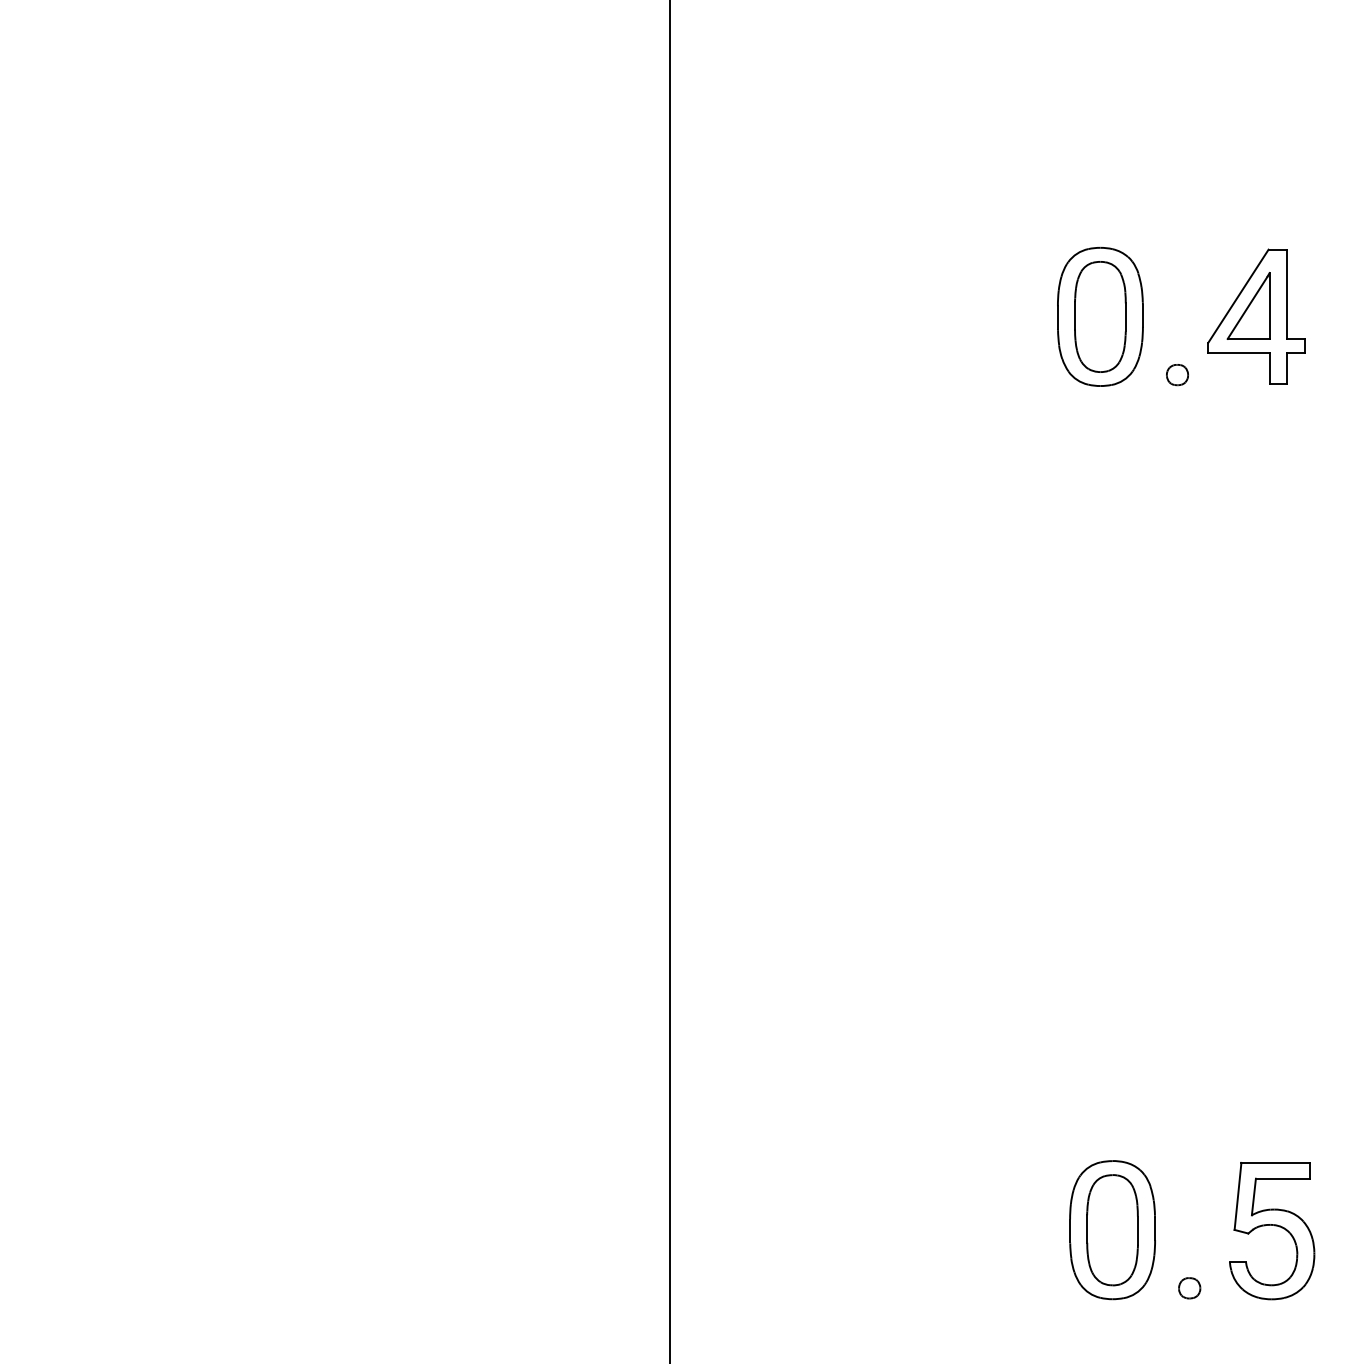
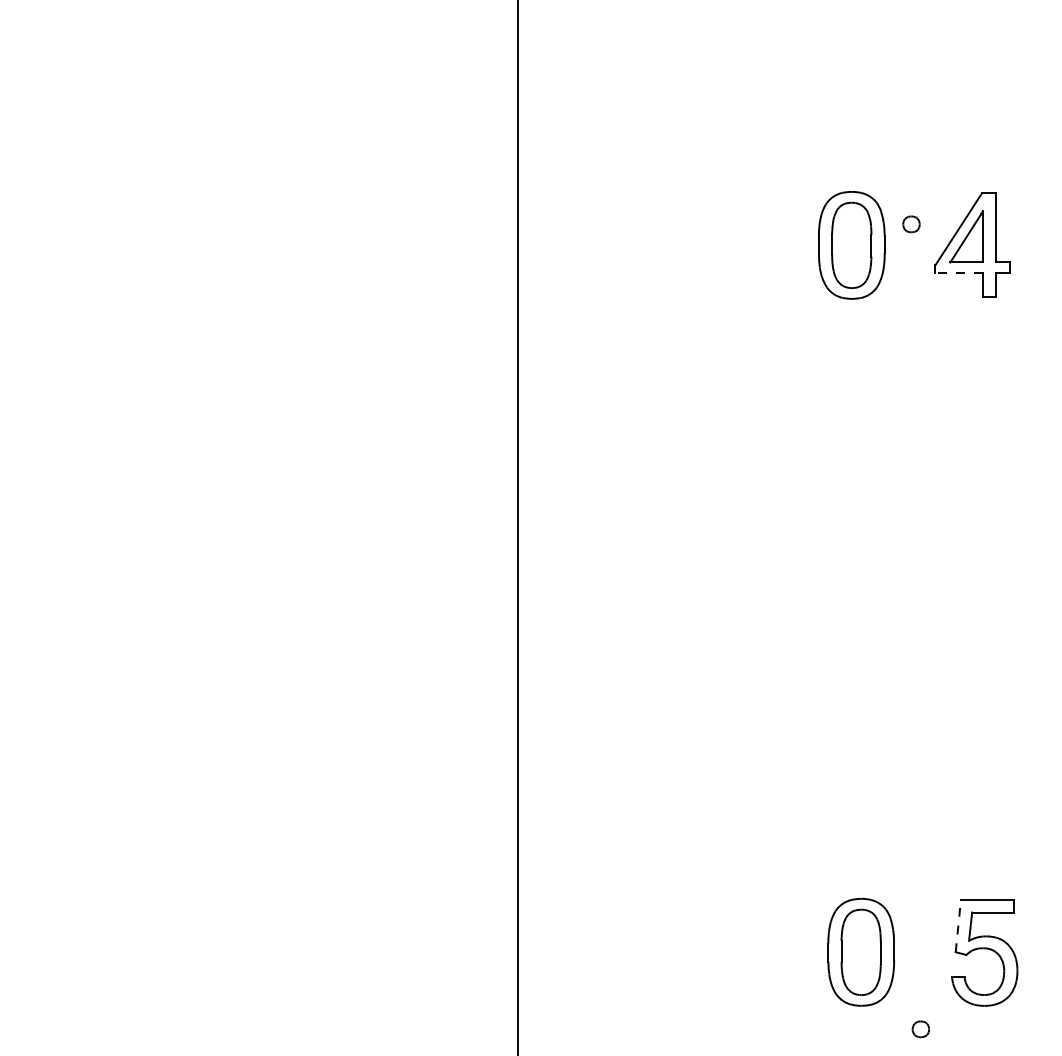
line: (1239, 353) -> (959, 273), solid -> dashed
part: (1177, 375) -> (911, 224), moved
line: (1238, 1195) -> (958, 925), solid -> dashed
part: (1189, 1288) -> (920, 1029), moved

